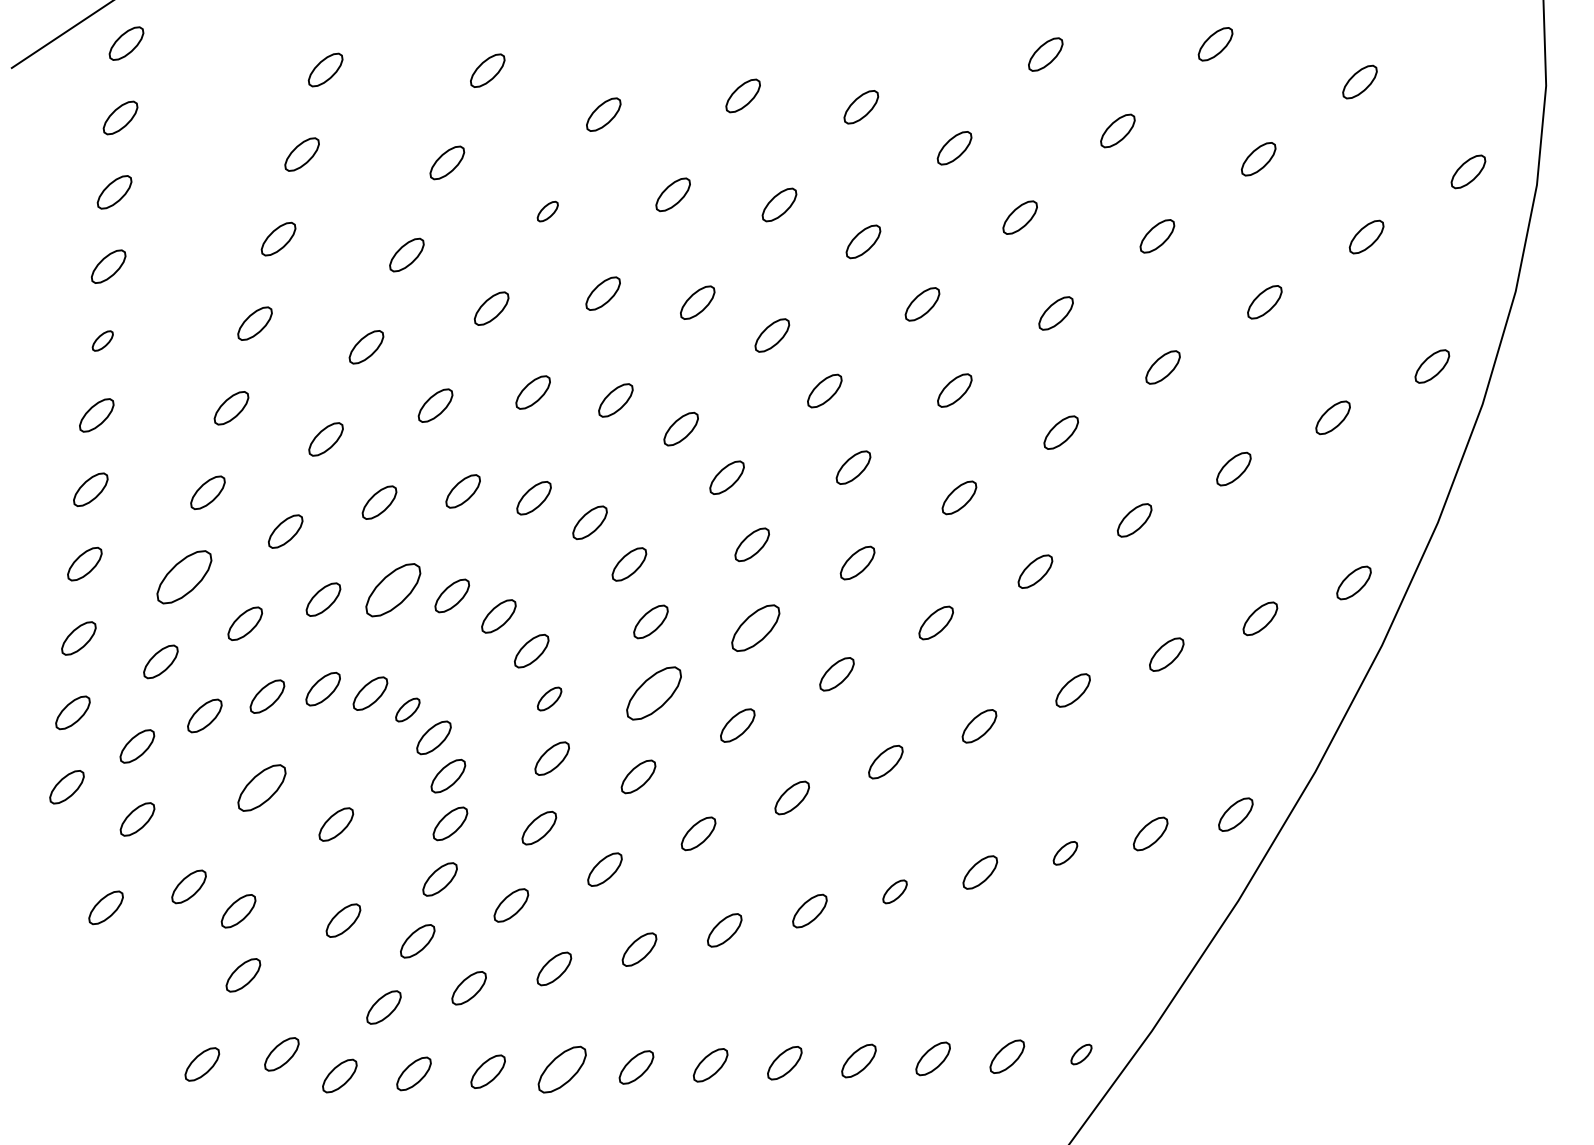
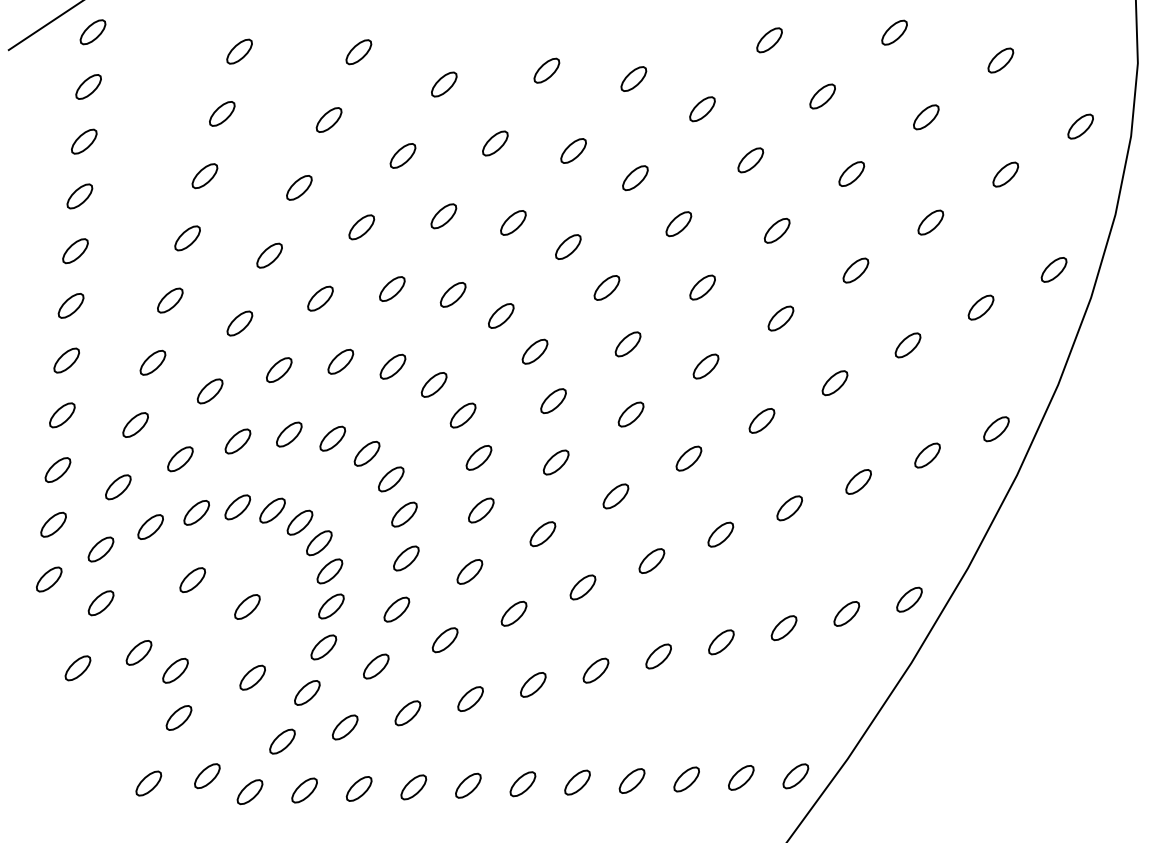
part: (547, 211) -> (402, 155), size x1.67
part: (102, 340) -> (75, 250), size x1.67
part: (184, 577) -> (135, 425), size x0.62
part: (392, 590) -> (288, 434), size x0.62
part: (755, 628) -> (555, 462), size x0.71
part: (653, 693) -> (480, 510), size x0.62
part: (549, 698) -> (404, 514), size x1.43
part: (407, 709) -> (299, 522), size x1.43
part: (261, 787) -> (192, 579), size x0.71
part: (1065, 853) -> (784, 628), size x1.43
part: (894, 891) -> (658, 656), size x1.43
part: (1081, 1054) -> (795, 776), size x1.67
part: (562, 1069) -> (413, 787), size x0.71

